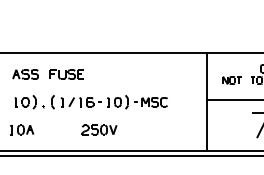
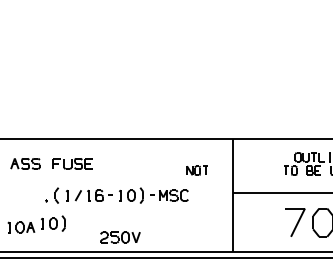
part: (231, 80) -> (196, 170), moved
part: (25, 102) -> (53, 223), moved
part: (99, 129) -> (120, 237), moved

